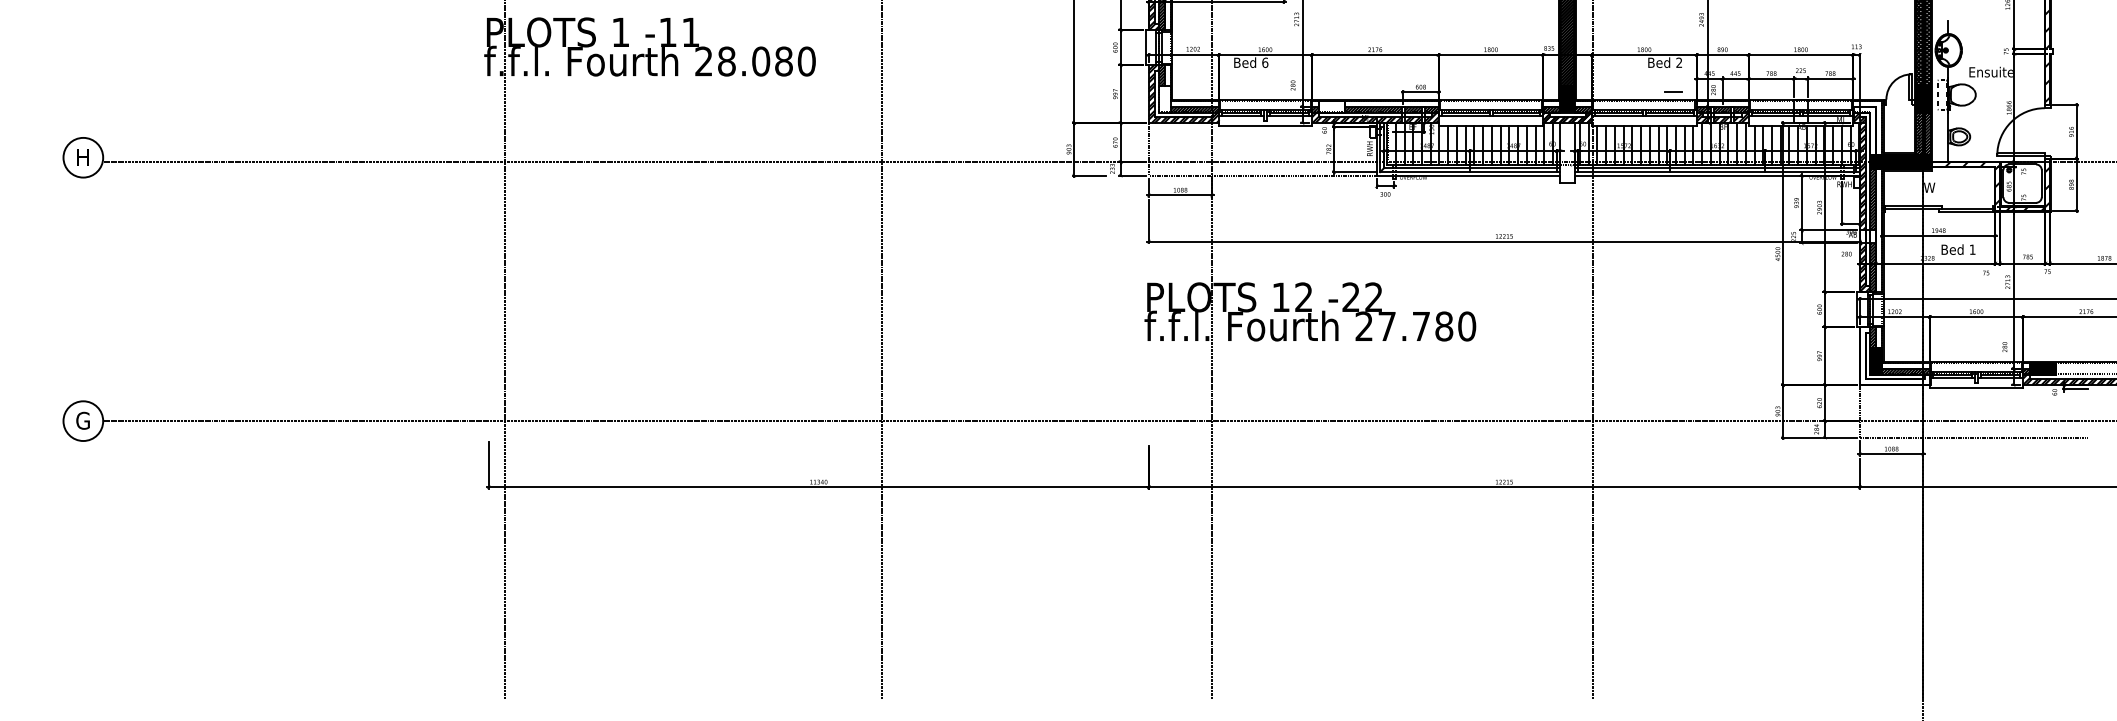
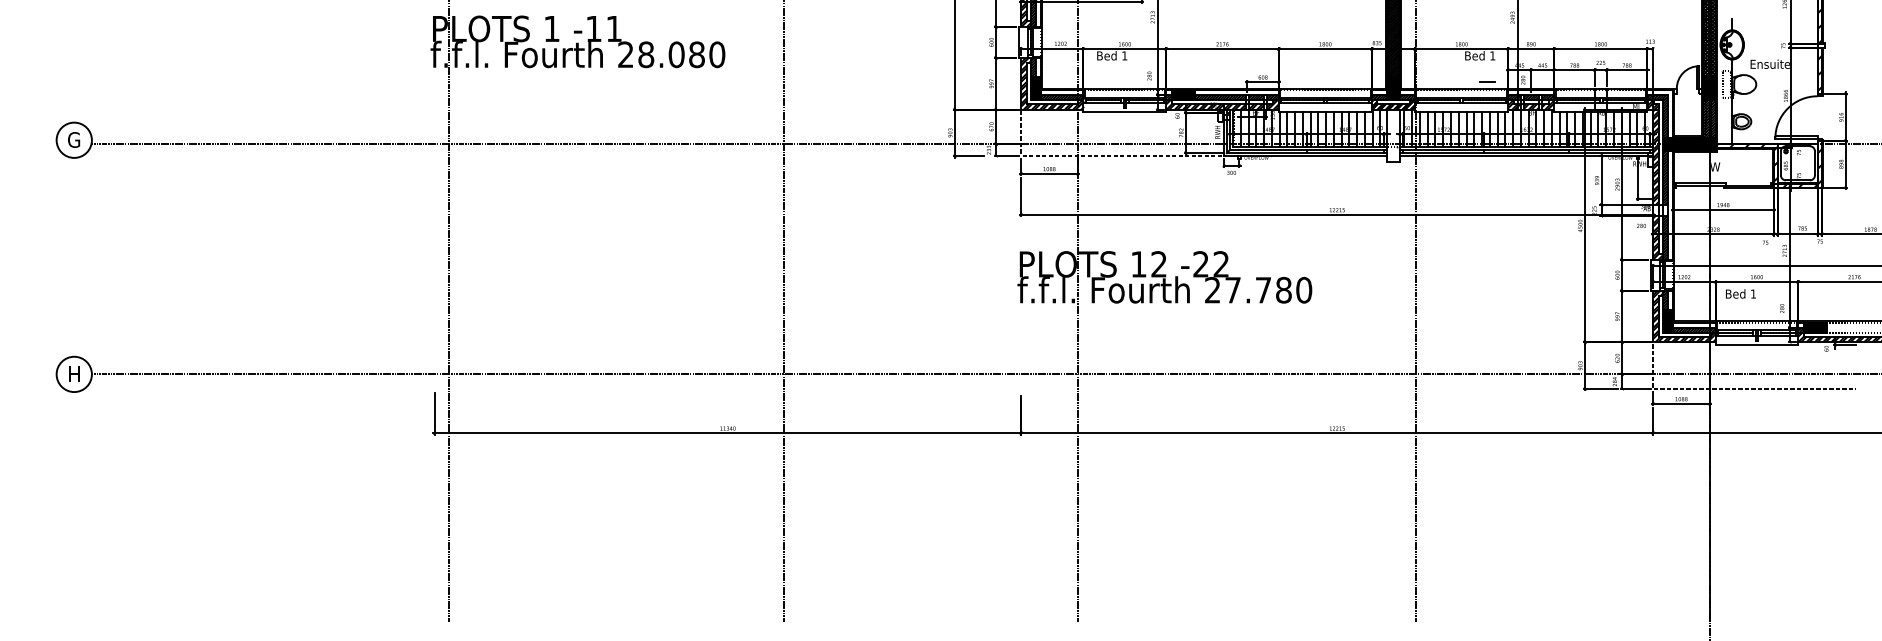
text: (1265, 62) -> (1124, 55), 6 -> 1
text: (1678, 62) -> (1492, 55), 2 -> 1
fill: (1164, 99) -> (1035, 88), added
fill: (1331, 106) -> (1183, 94), added
hatch: (1865, 130) -> (1658, 116), added
text: (82, 157) -> (73, 140), H -> G
text: (1958, 249) -> (1740, 293), moved
hatch: (1894, 356) -> (1684, 316), added
text: (82, 420) -> (73, 373), G -> H

